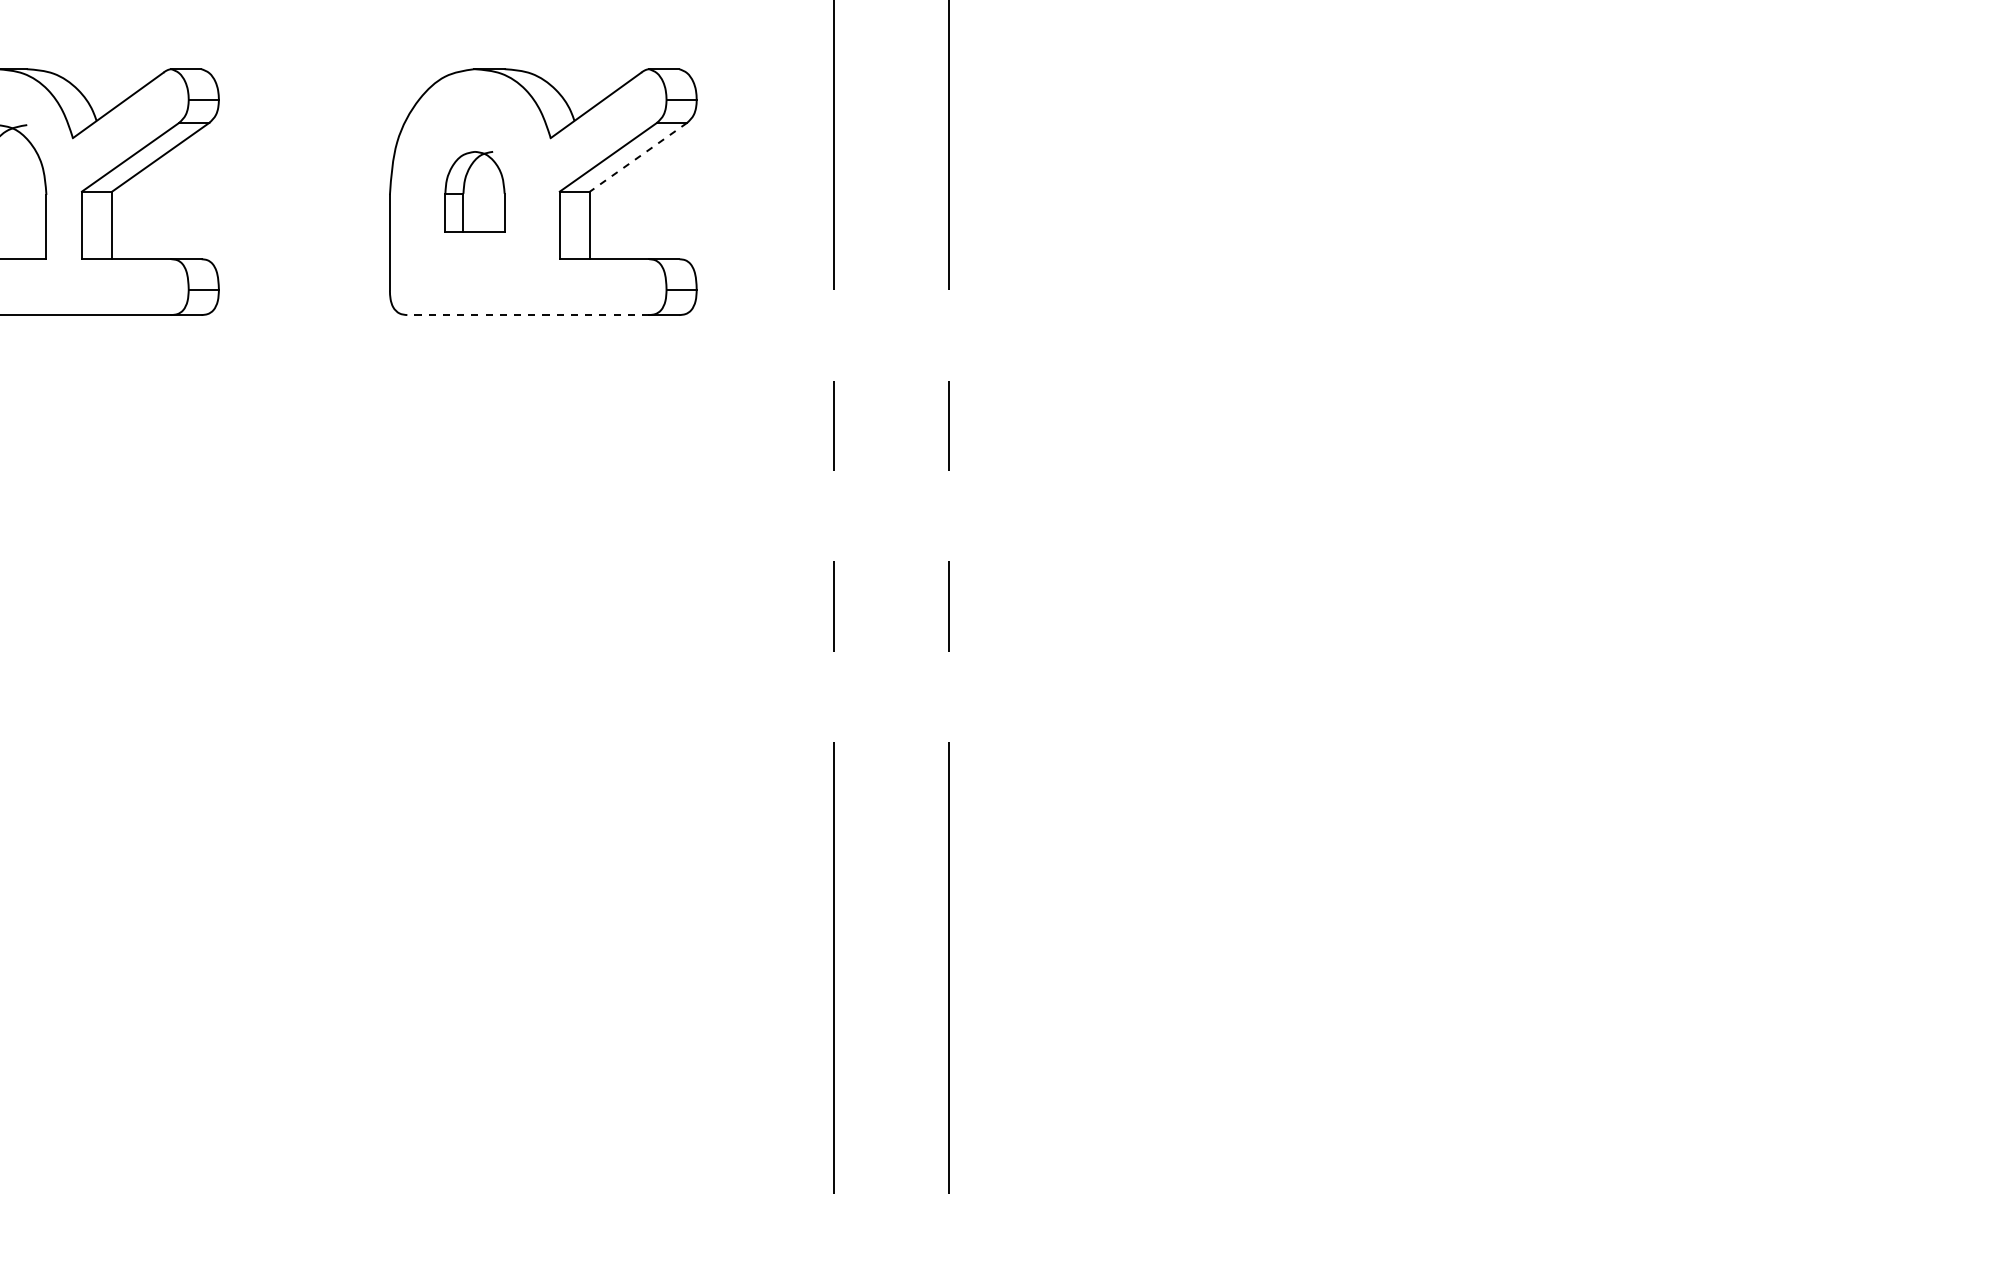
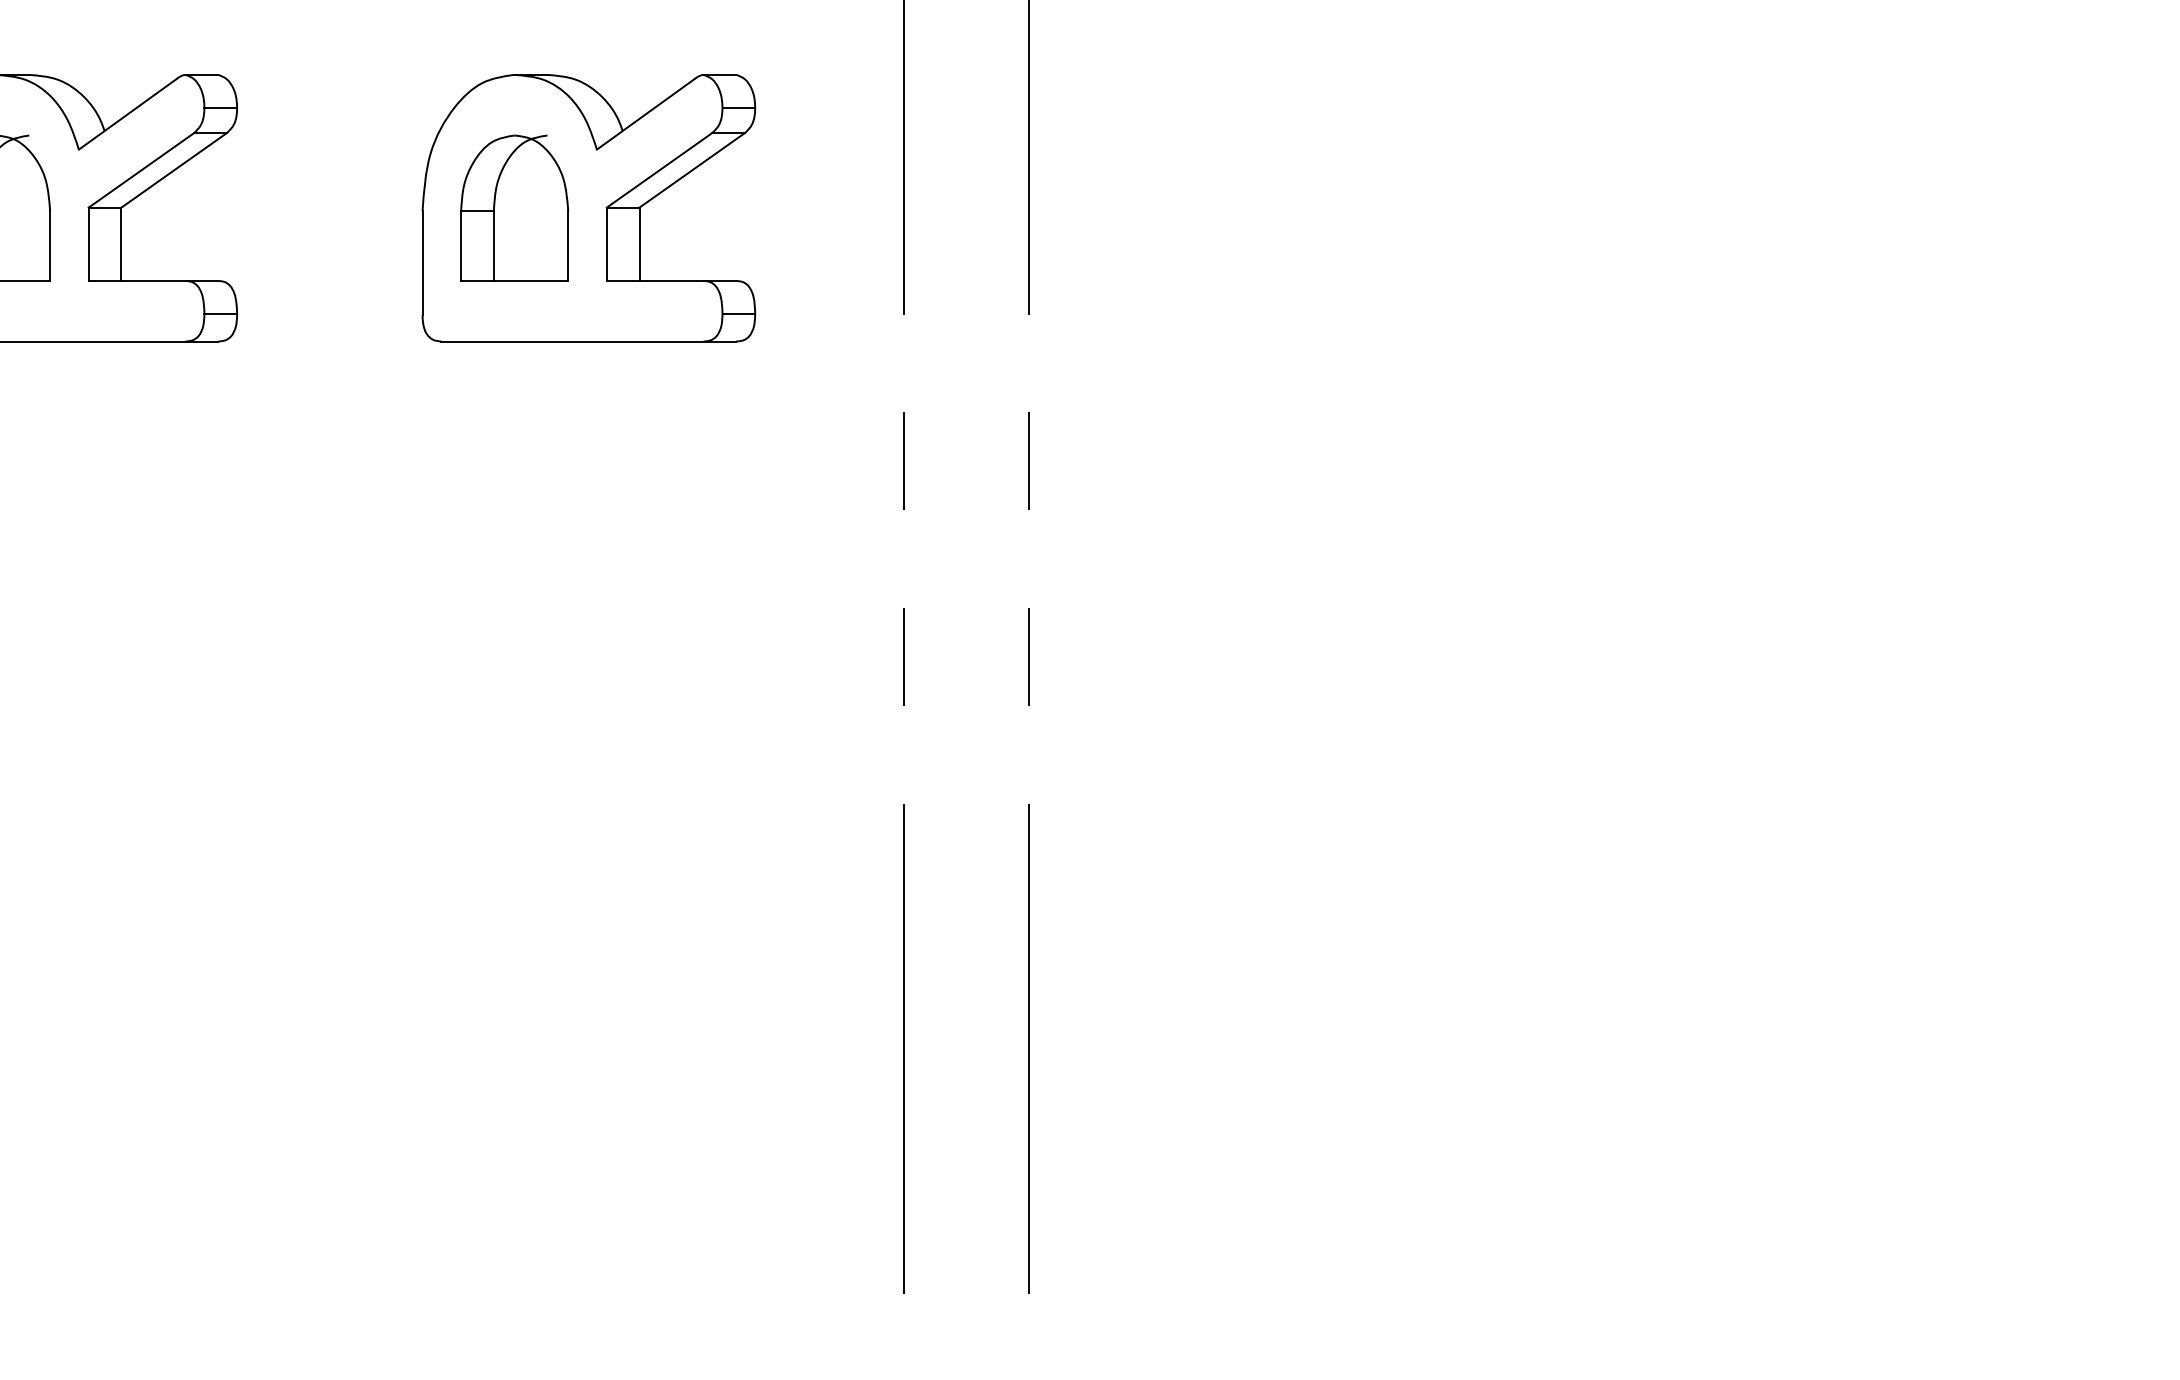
line: (638, 157) -> (692, 170), dashed -> solid
part: (474, 191) -> (514, 207), size x1.67
line: (528, 315) -> (572, 341), dashed -> solid

